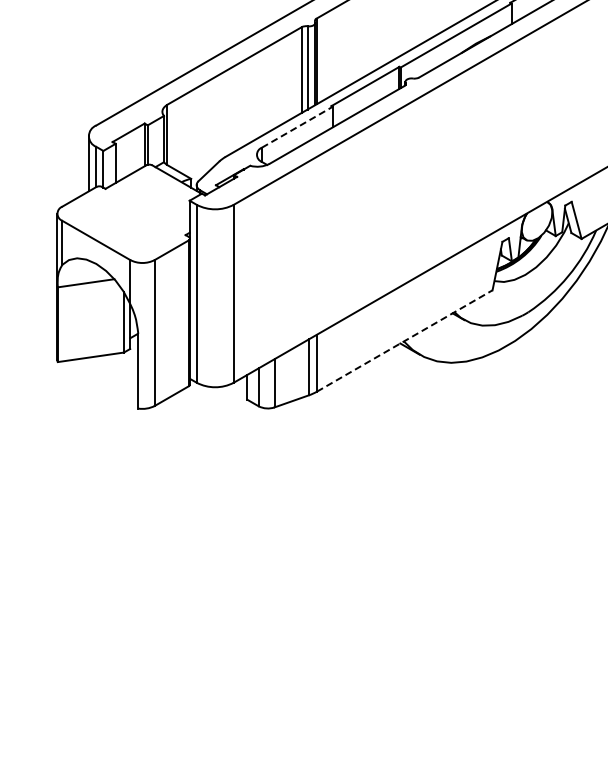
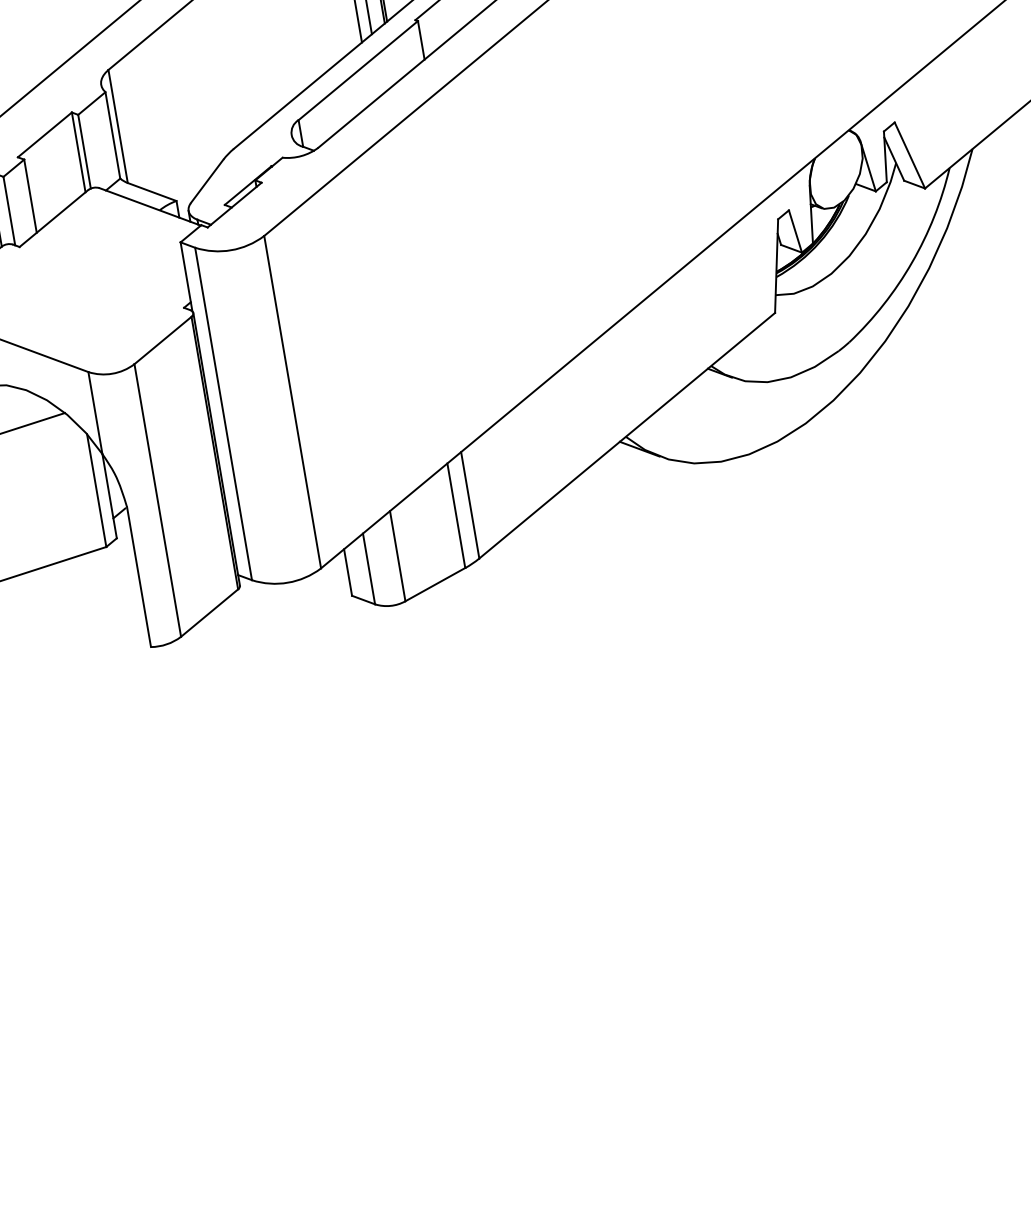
line: (297, 127) -> (358, 71), dashed -> solid
line: (405, 340) -> (628, 434), dashed -> solid

